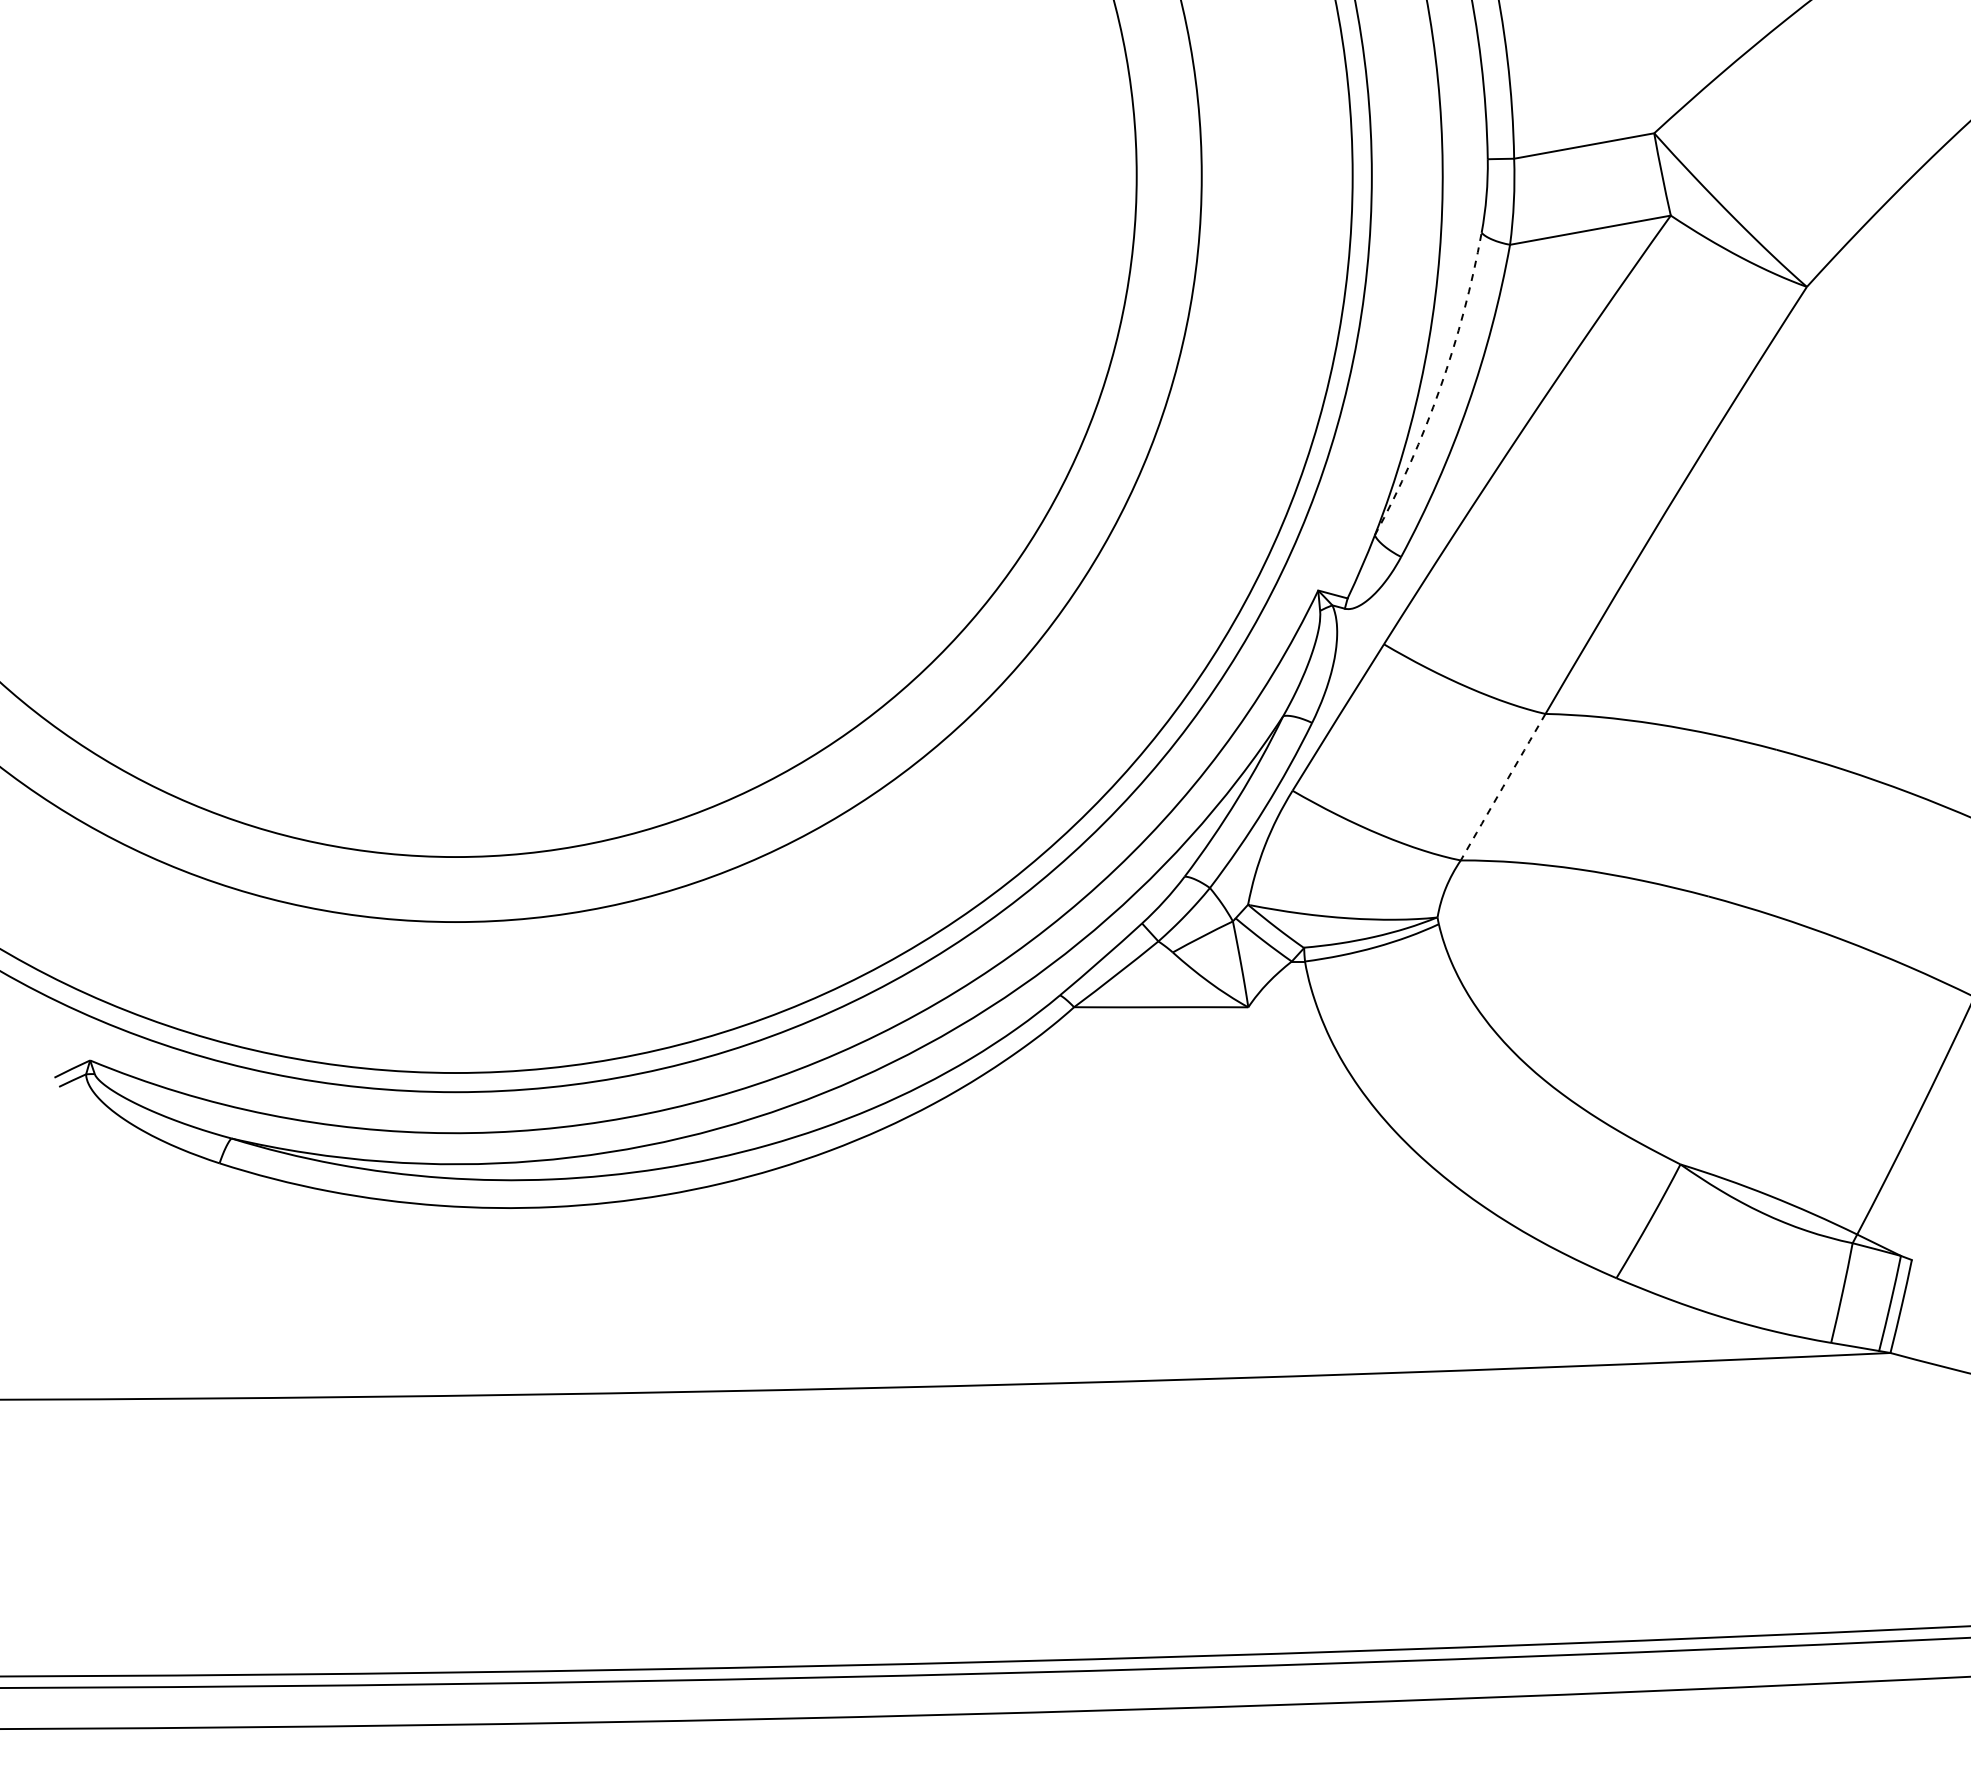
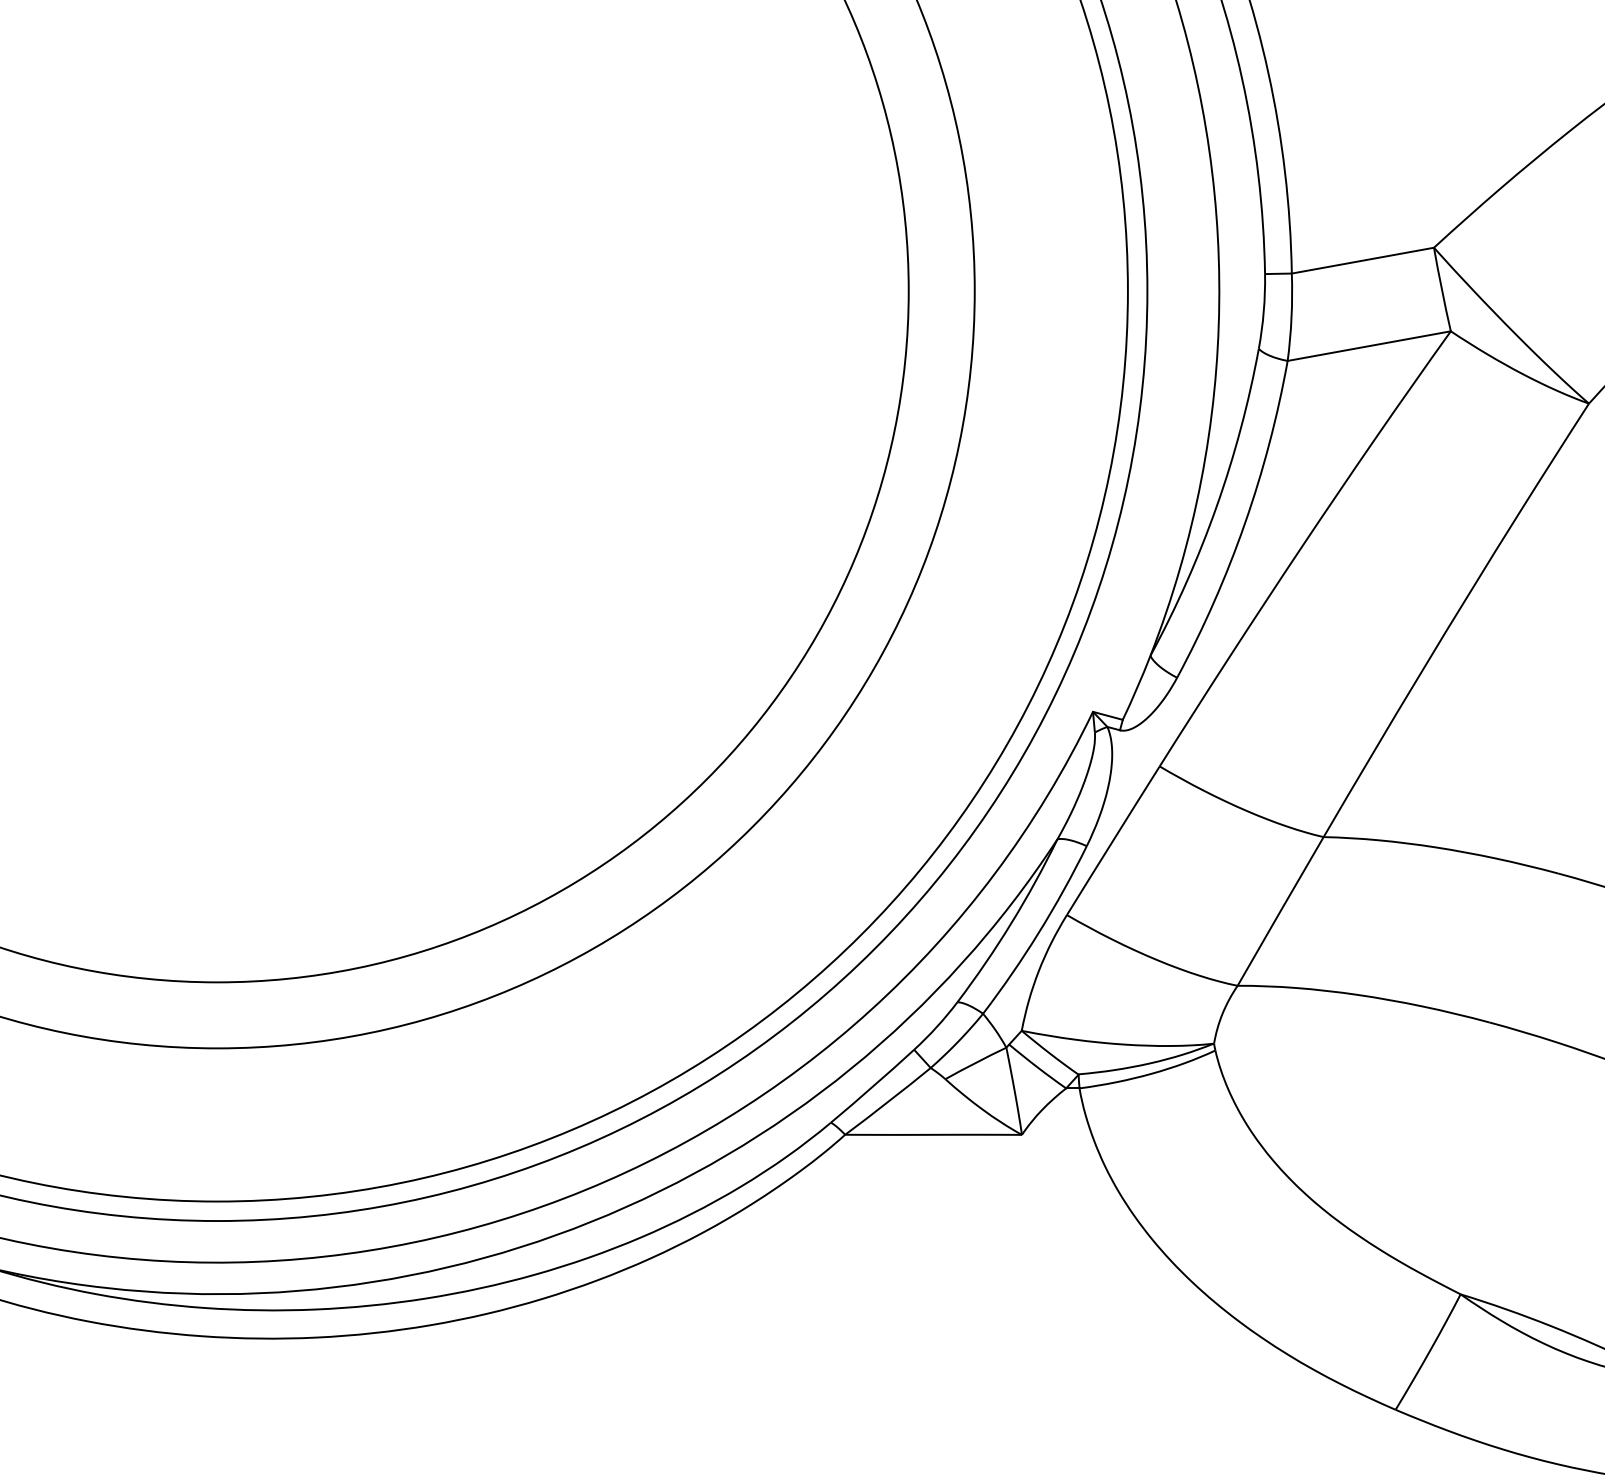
arc: (1440, 388) -> (1217, 506), dashed -> solid
arc: (1503, 787) -> (1281, 911), dashed -> solid

